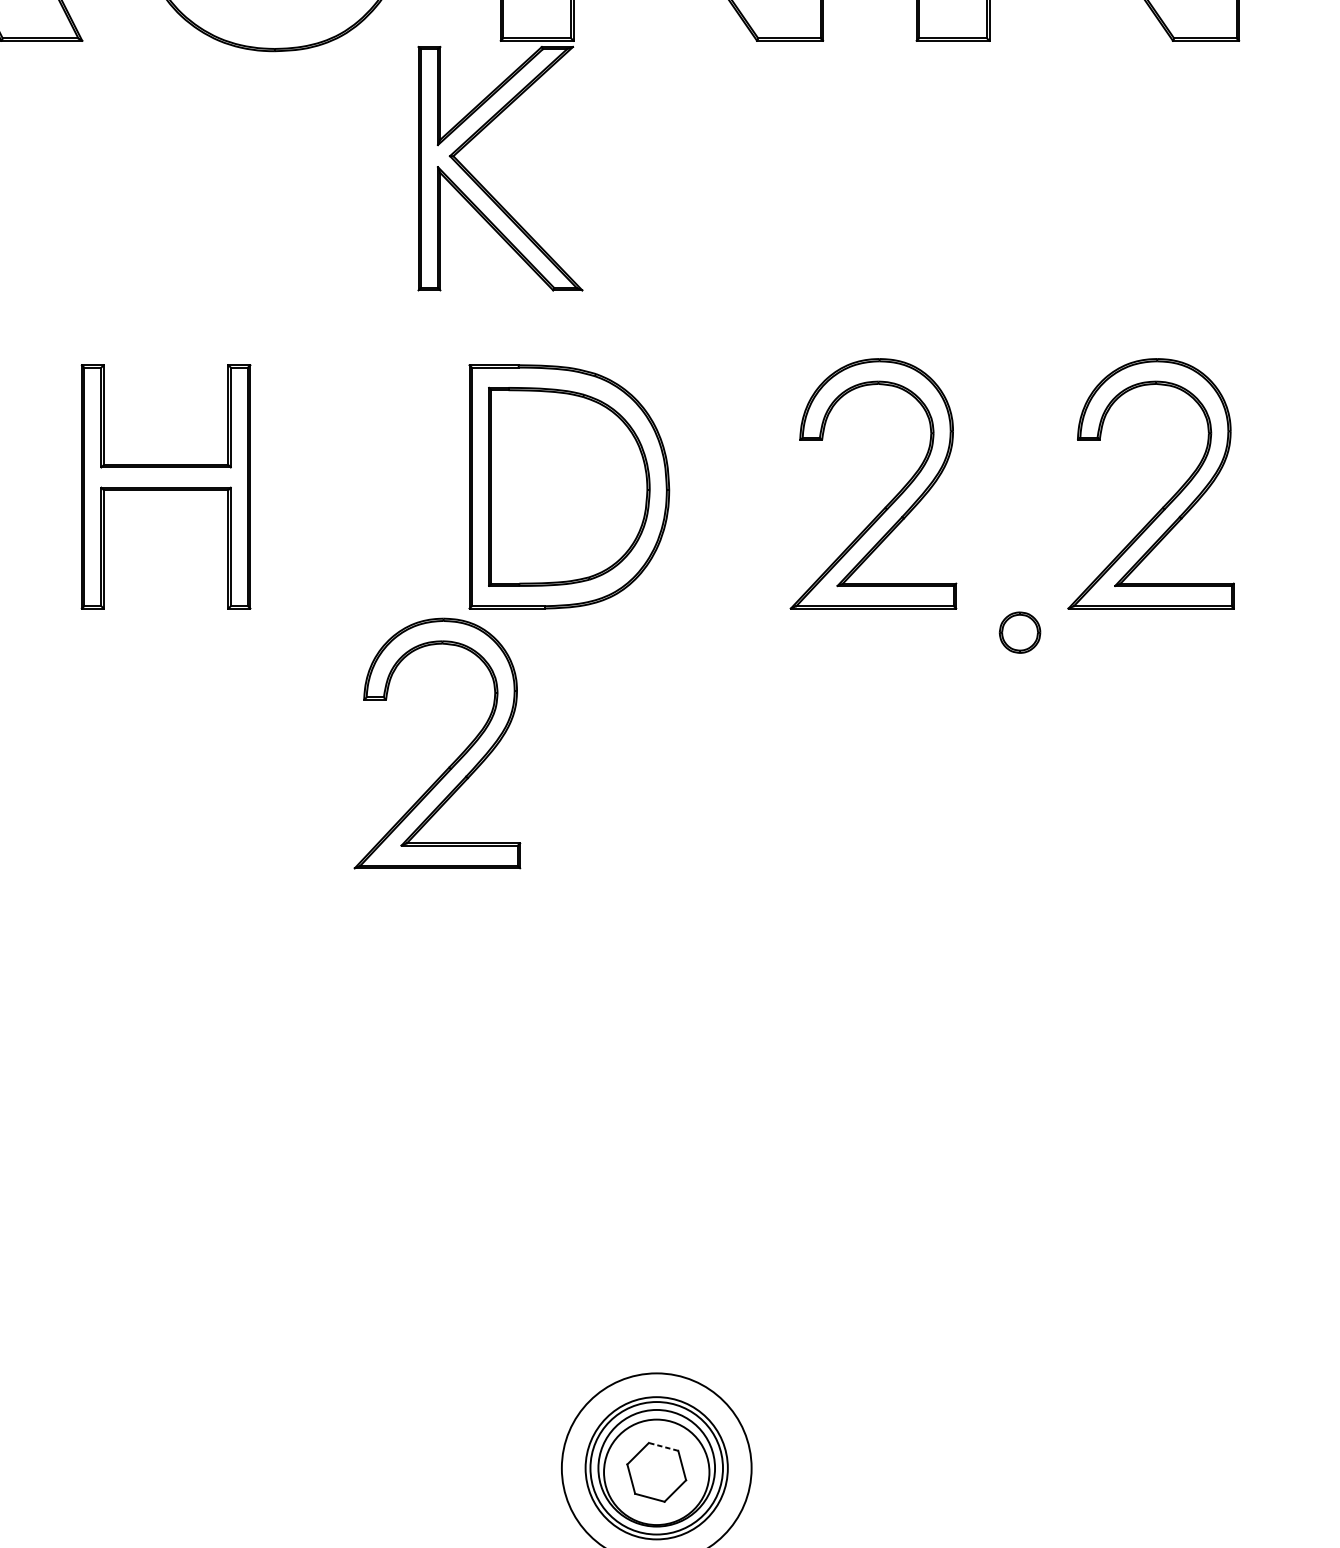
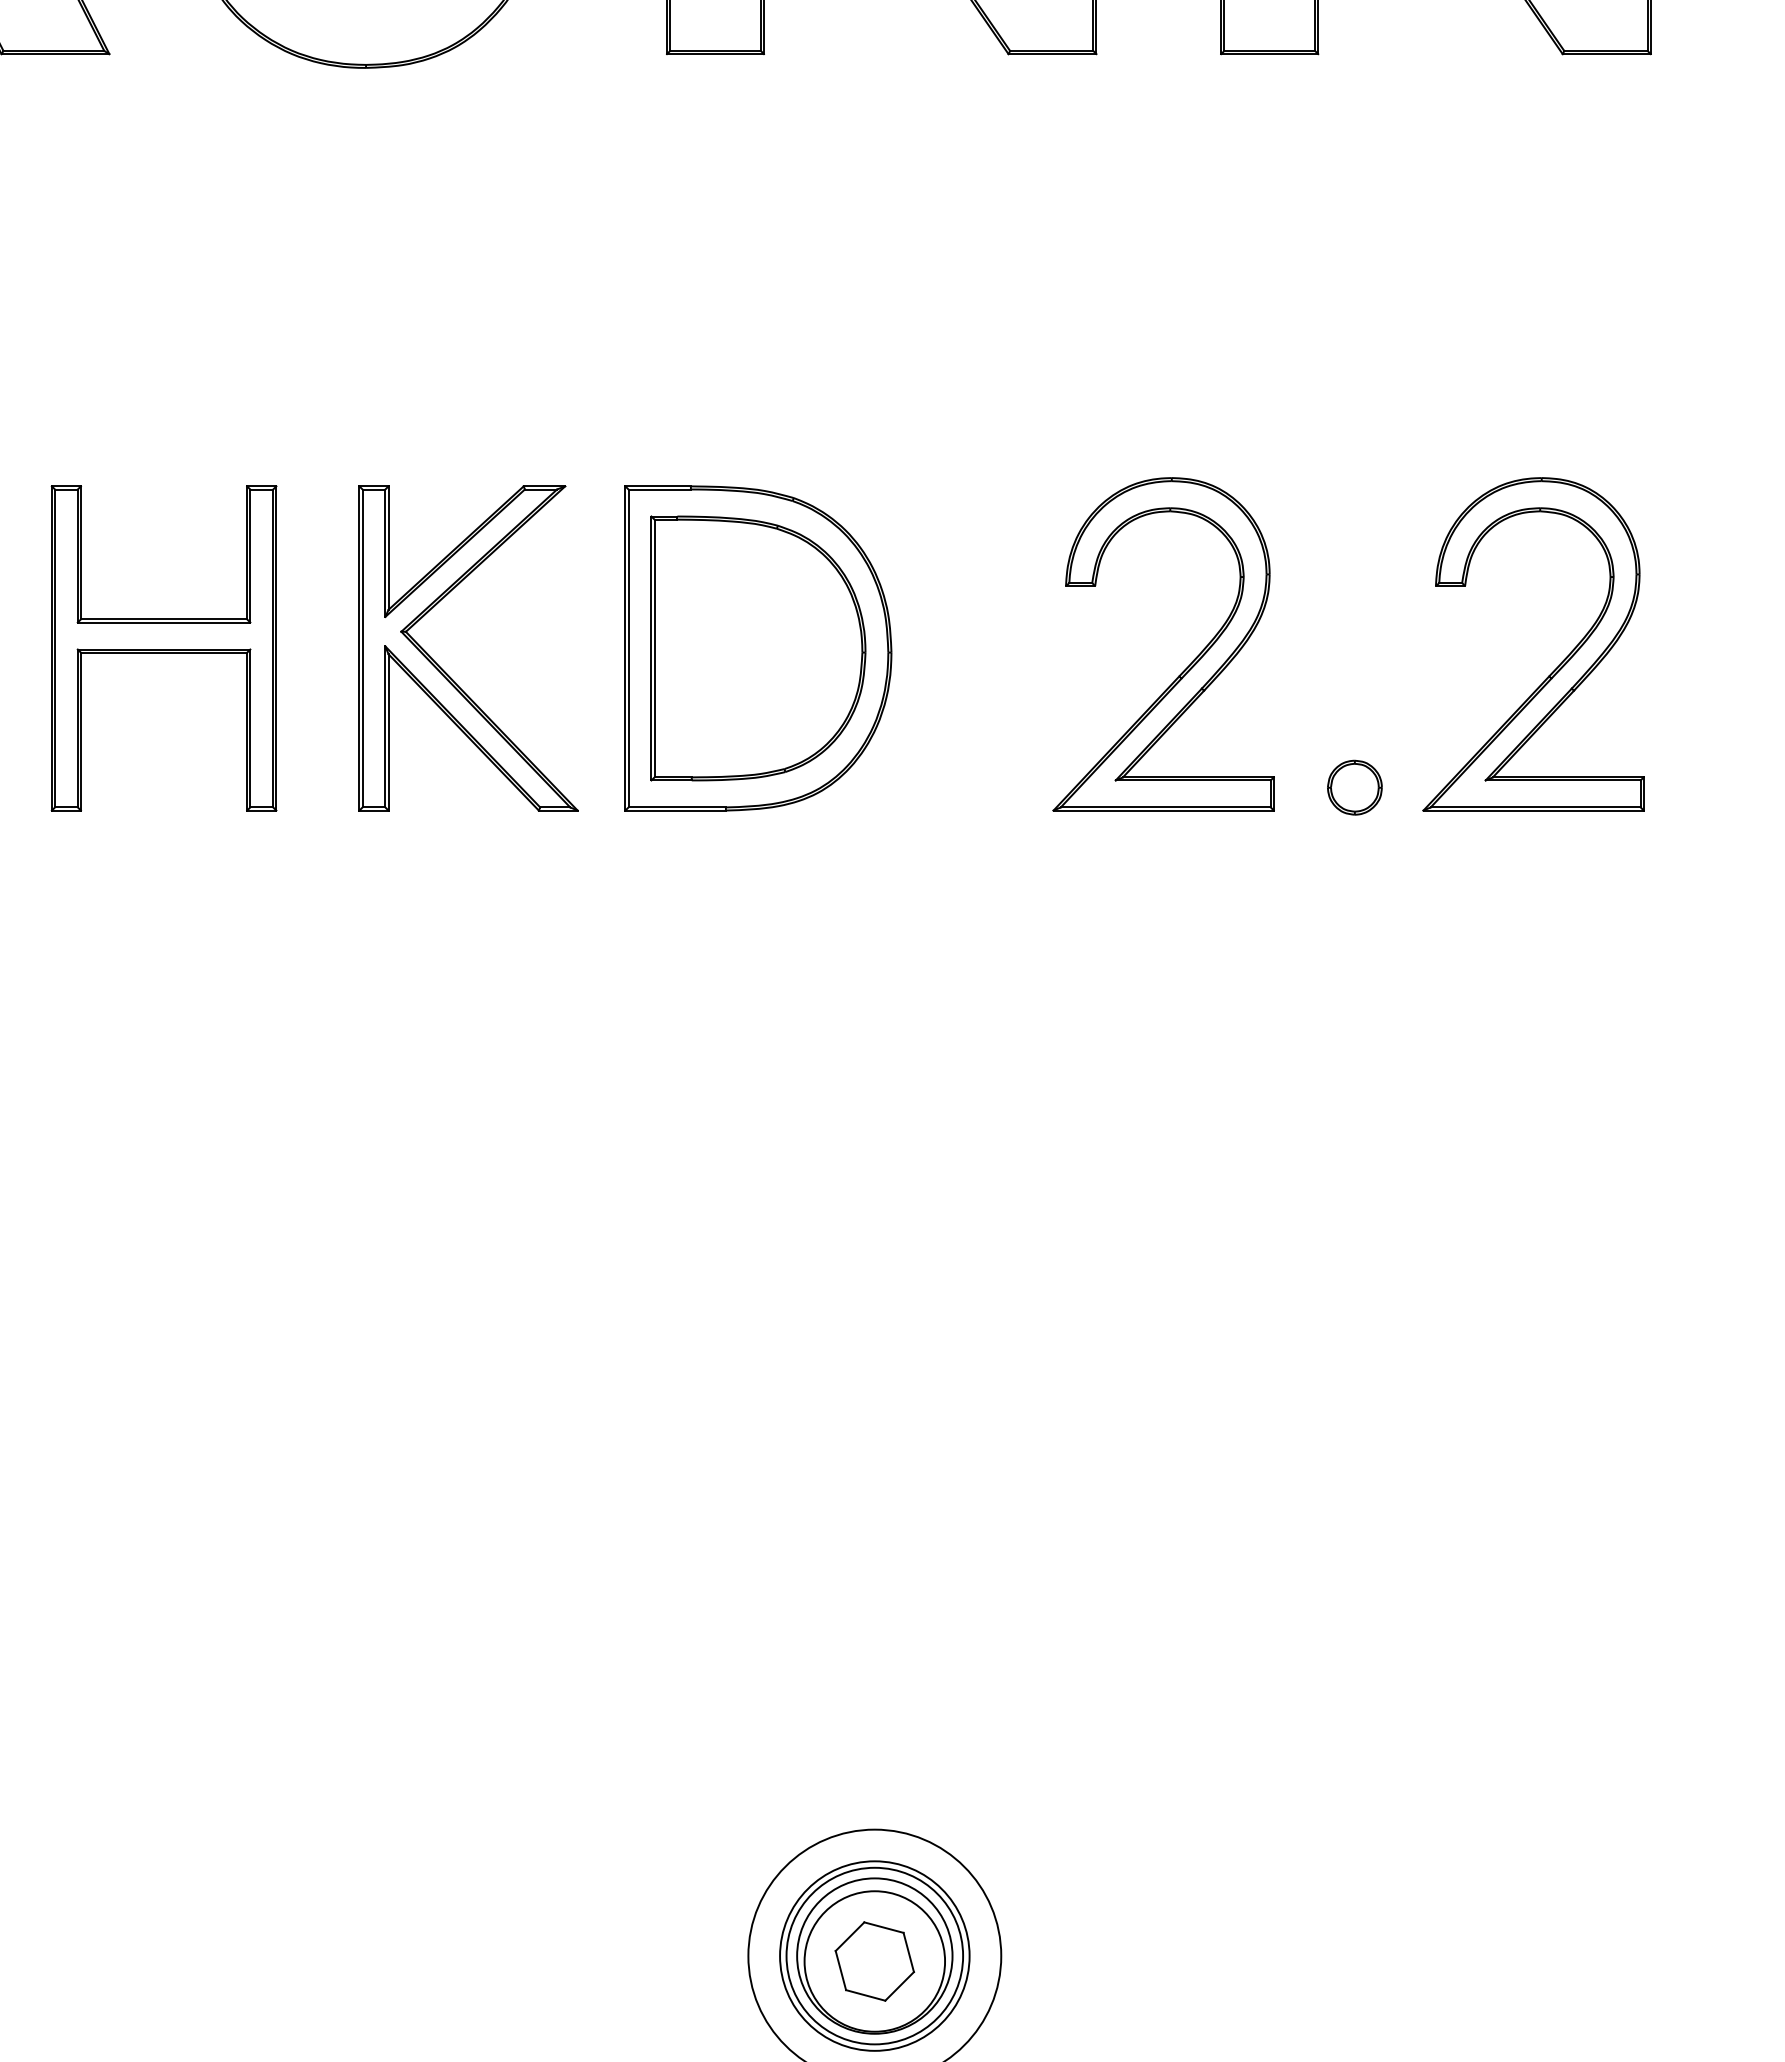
part: (483, 185) -> (445, 671), moved
part: (165, 486) -> (163, 648), moved
part: (1019, 632) -> (1354, 787), moved
part: (454, 760) -> (605, 1013), removed
line: (663, 1446) -> (883, 1927), dashed -> solid

